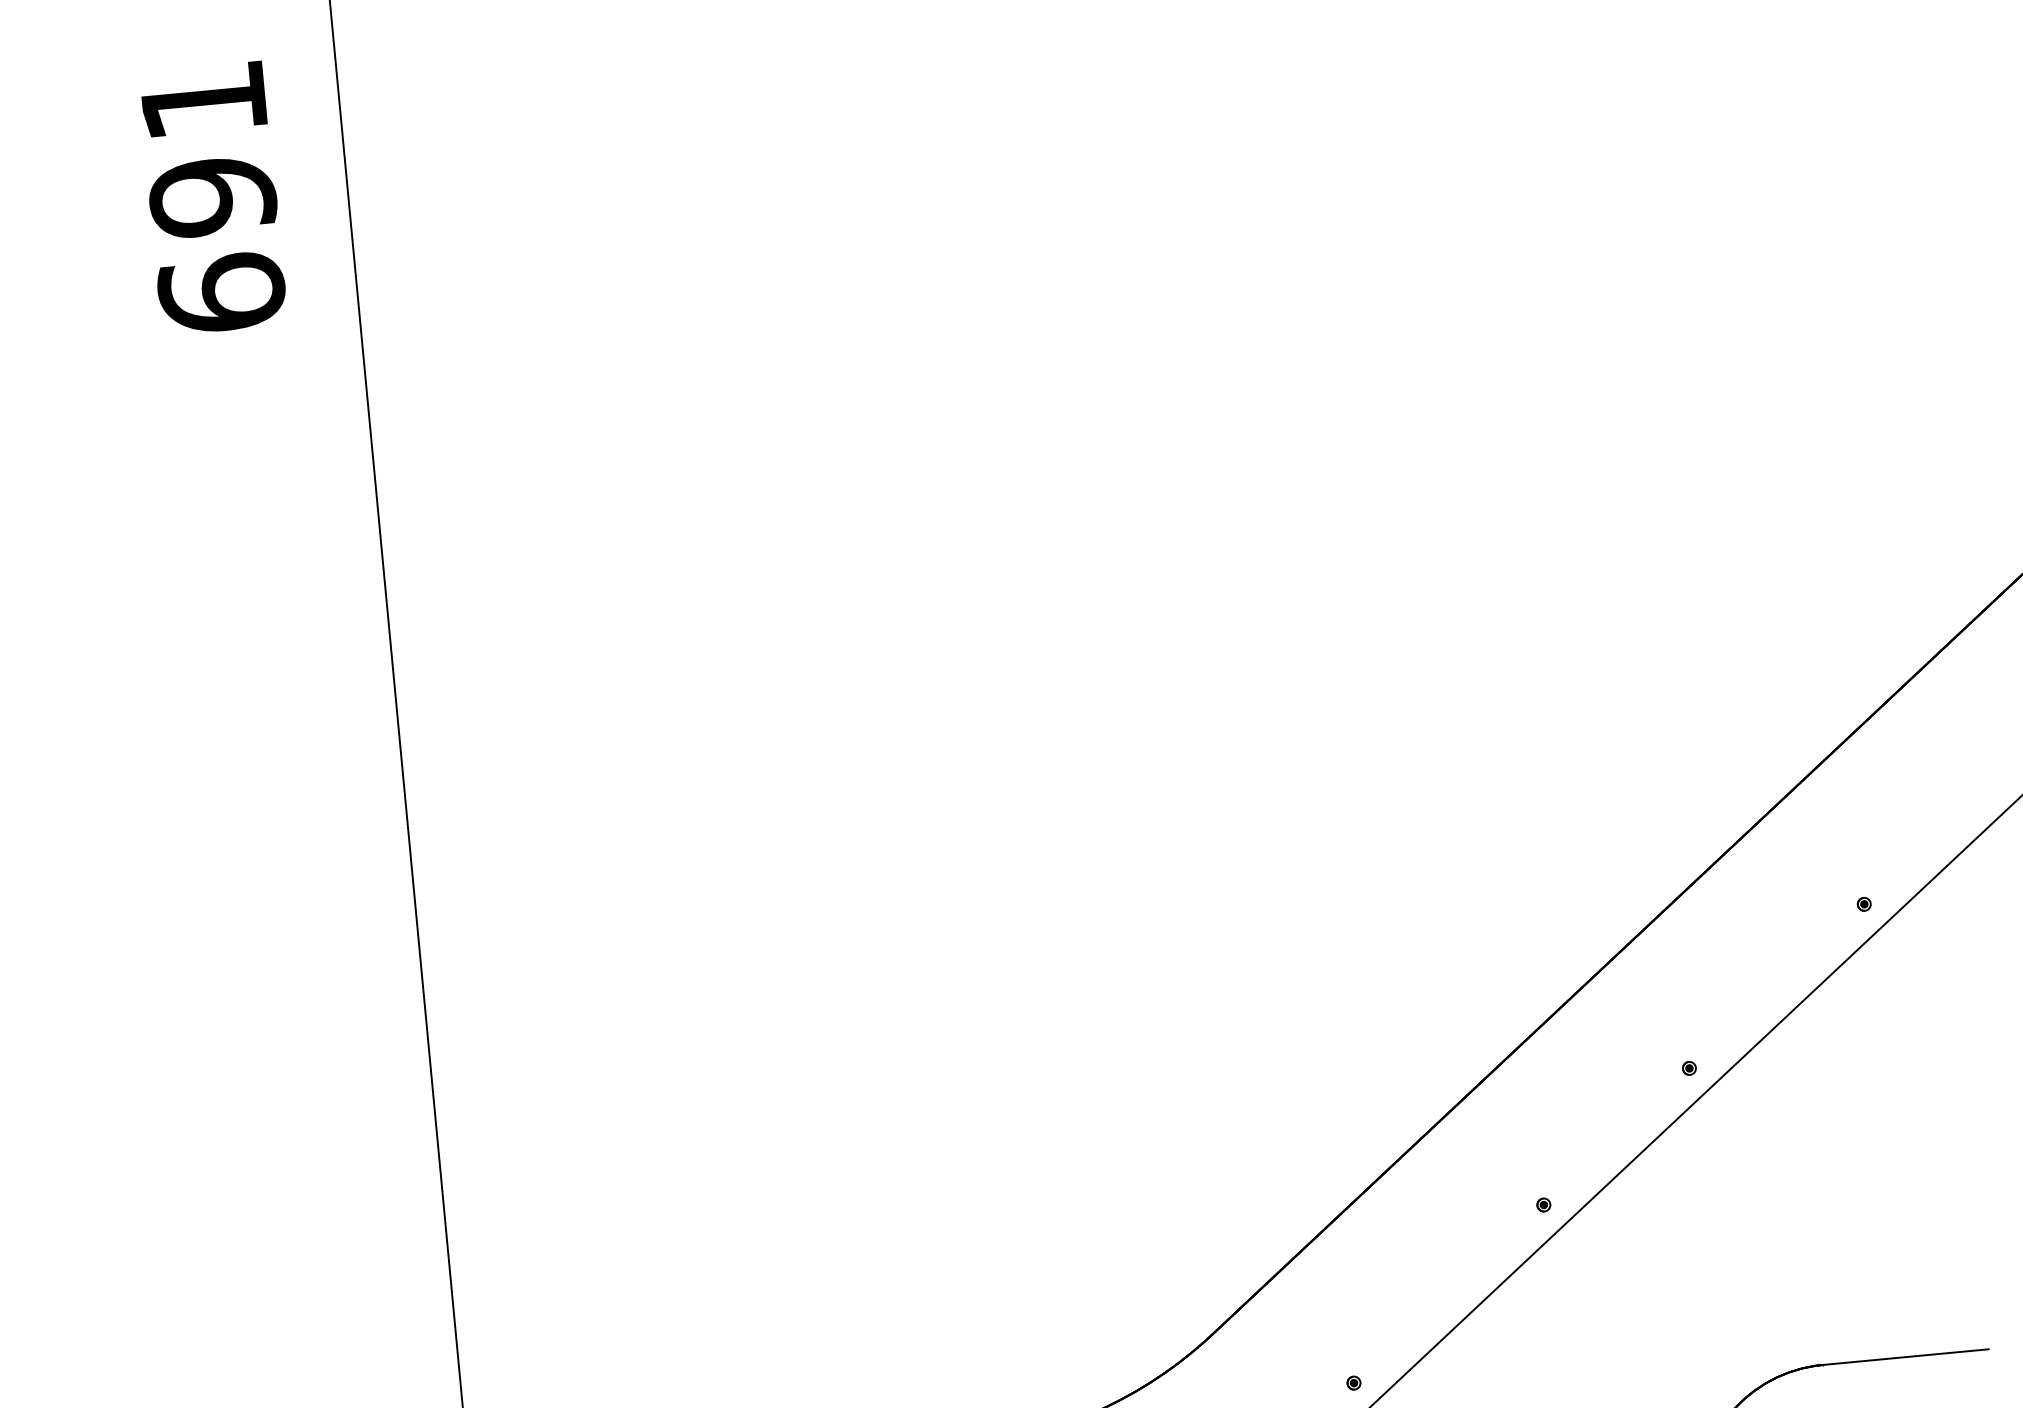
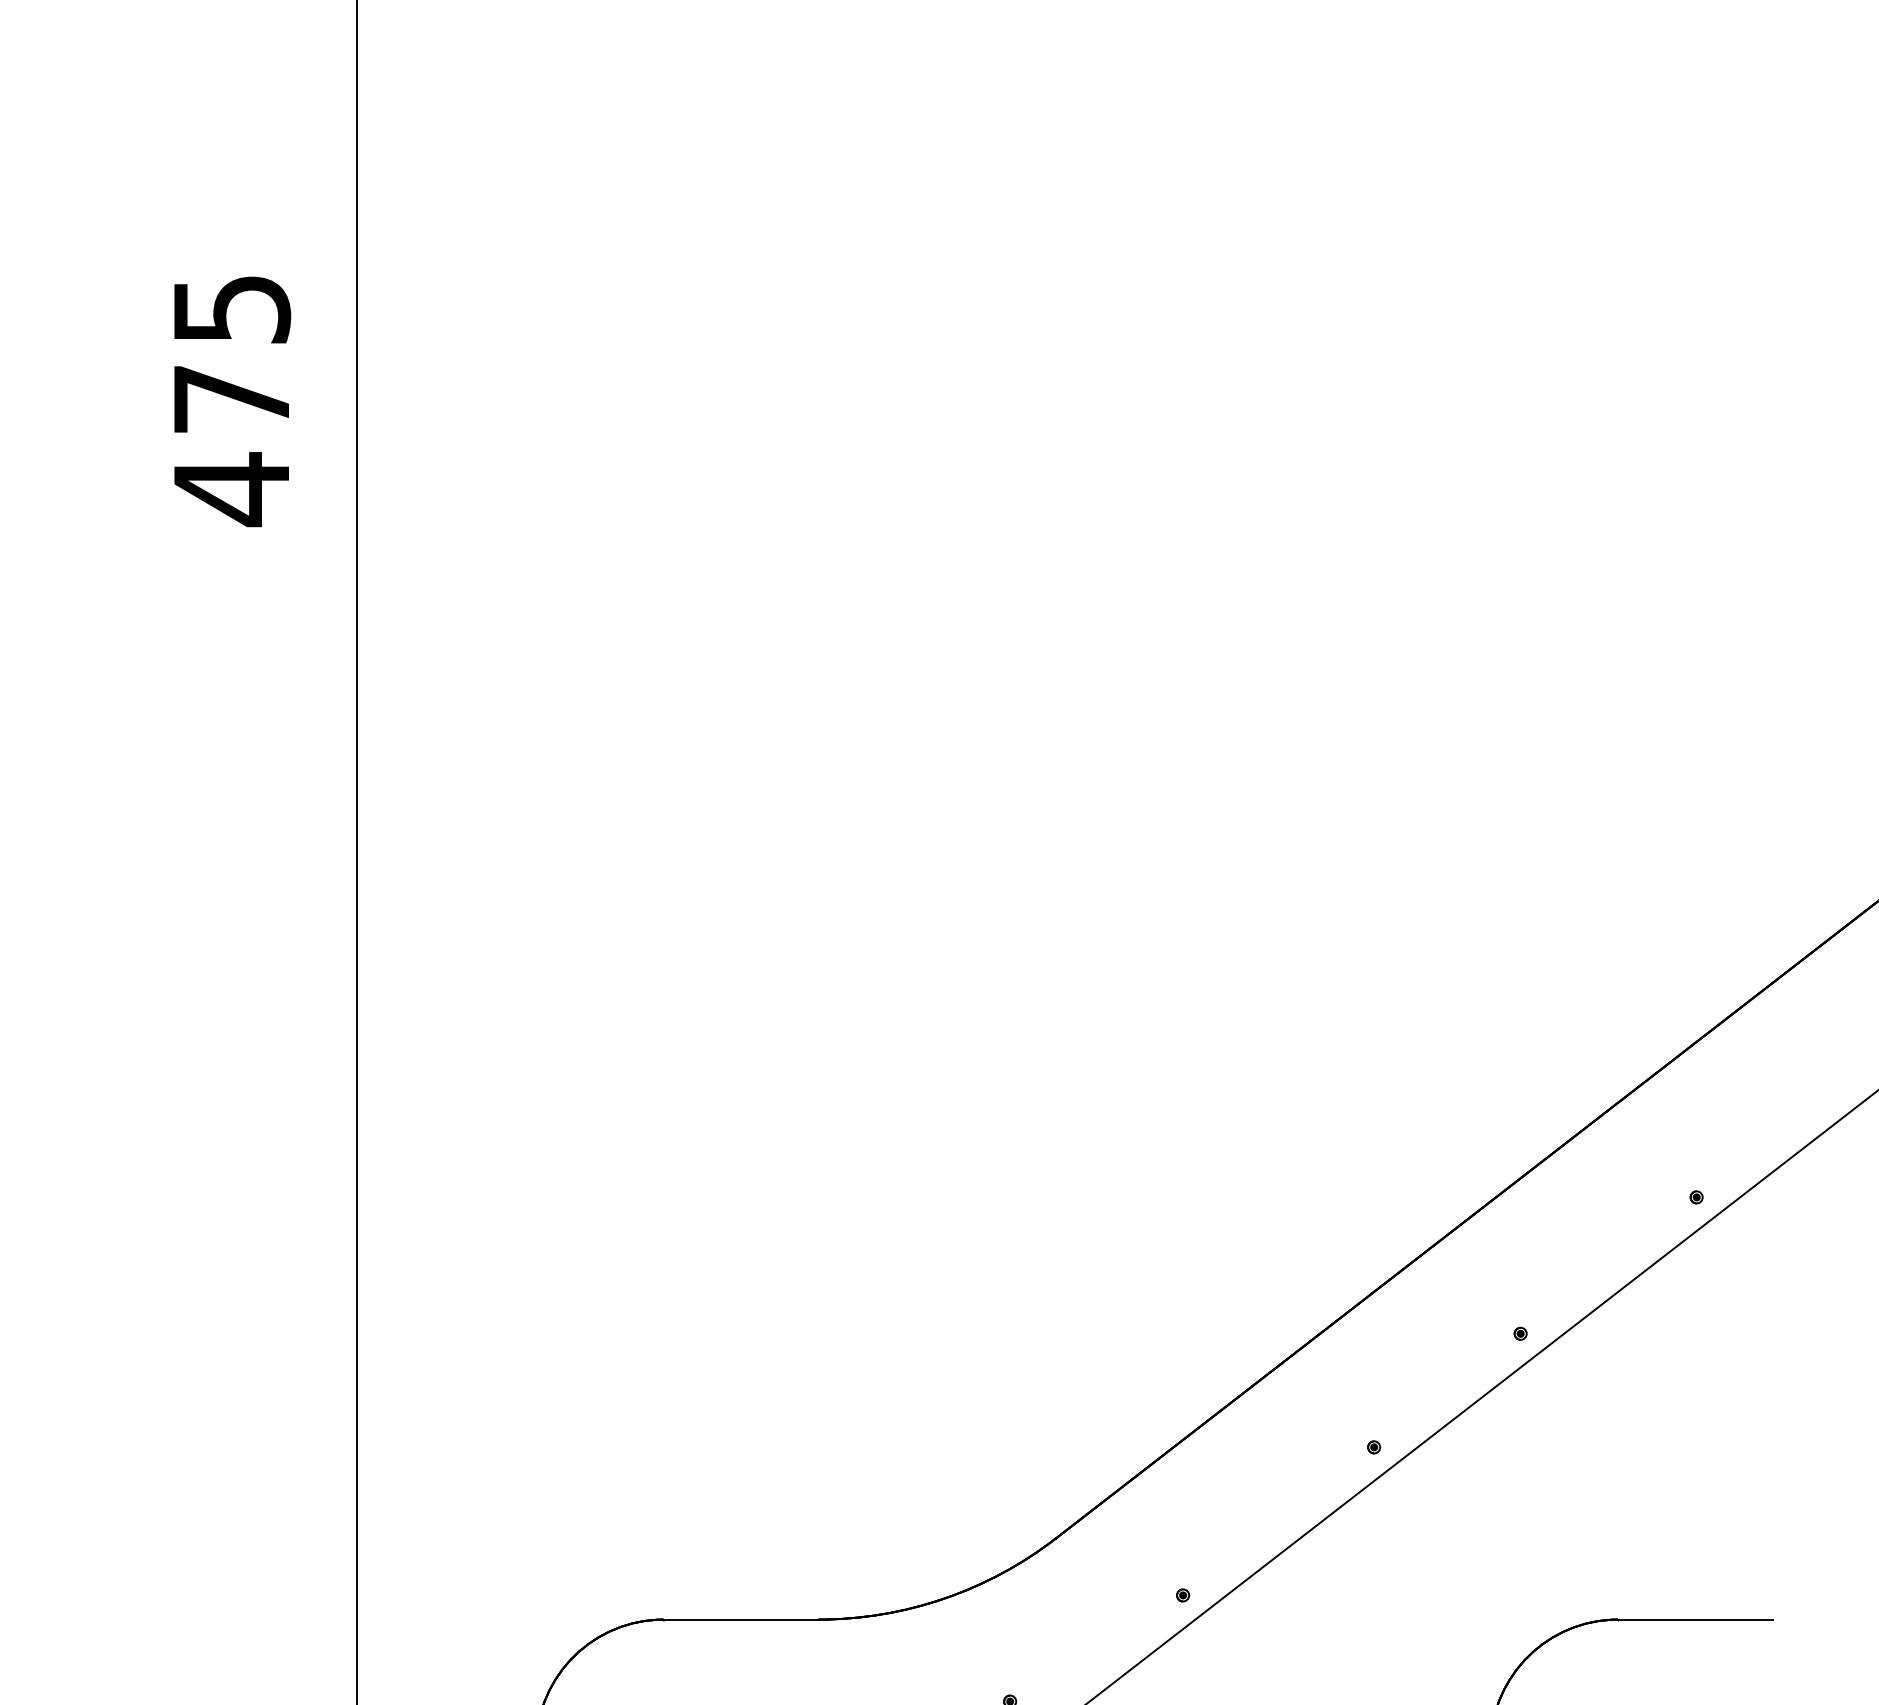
text: (212, 199) -> (231, 401), 691 -> 475

